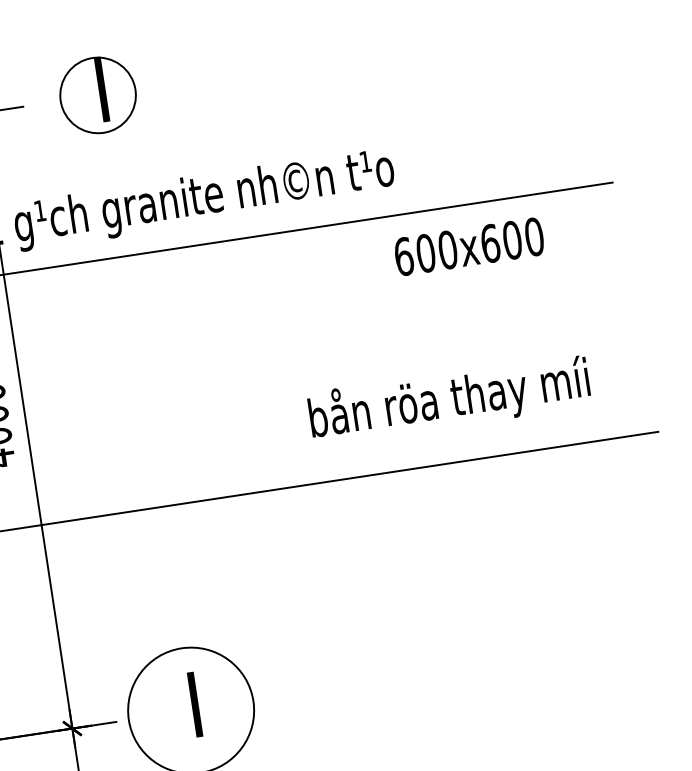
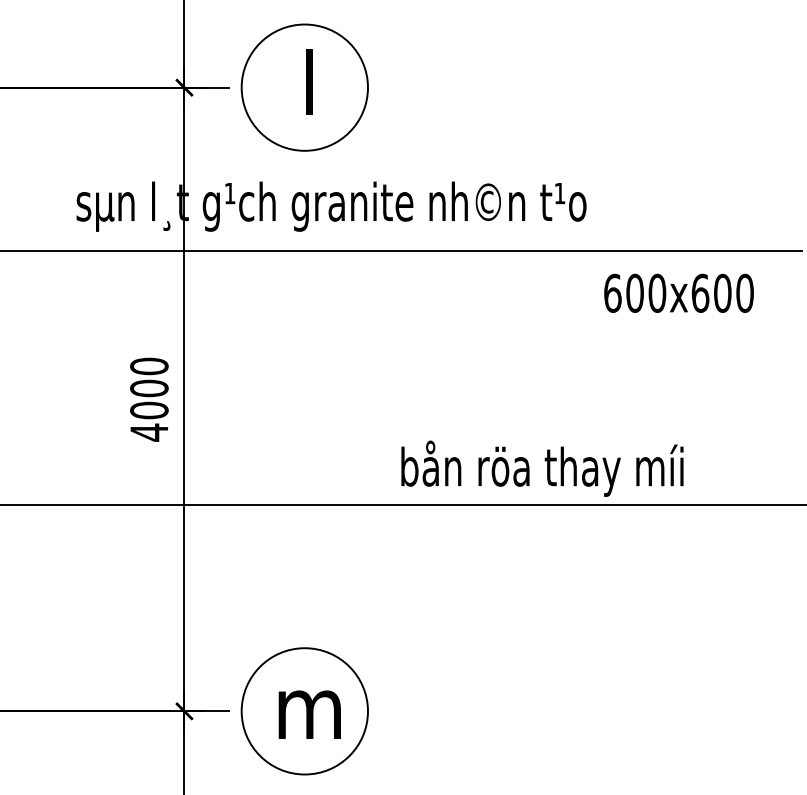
circle: (97, 95) -> (304, 87), size x1.67
text: (468, 246) -> (678, 292), moved
text: (449, 399) -> (542, 468), moved
text: (194, 704) -> (309, 705), l -> m

